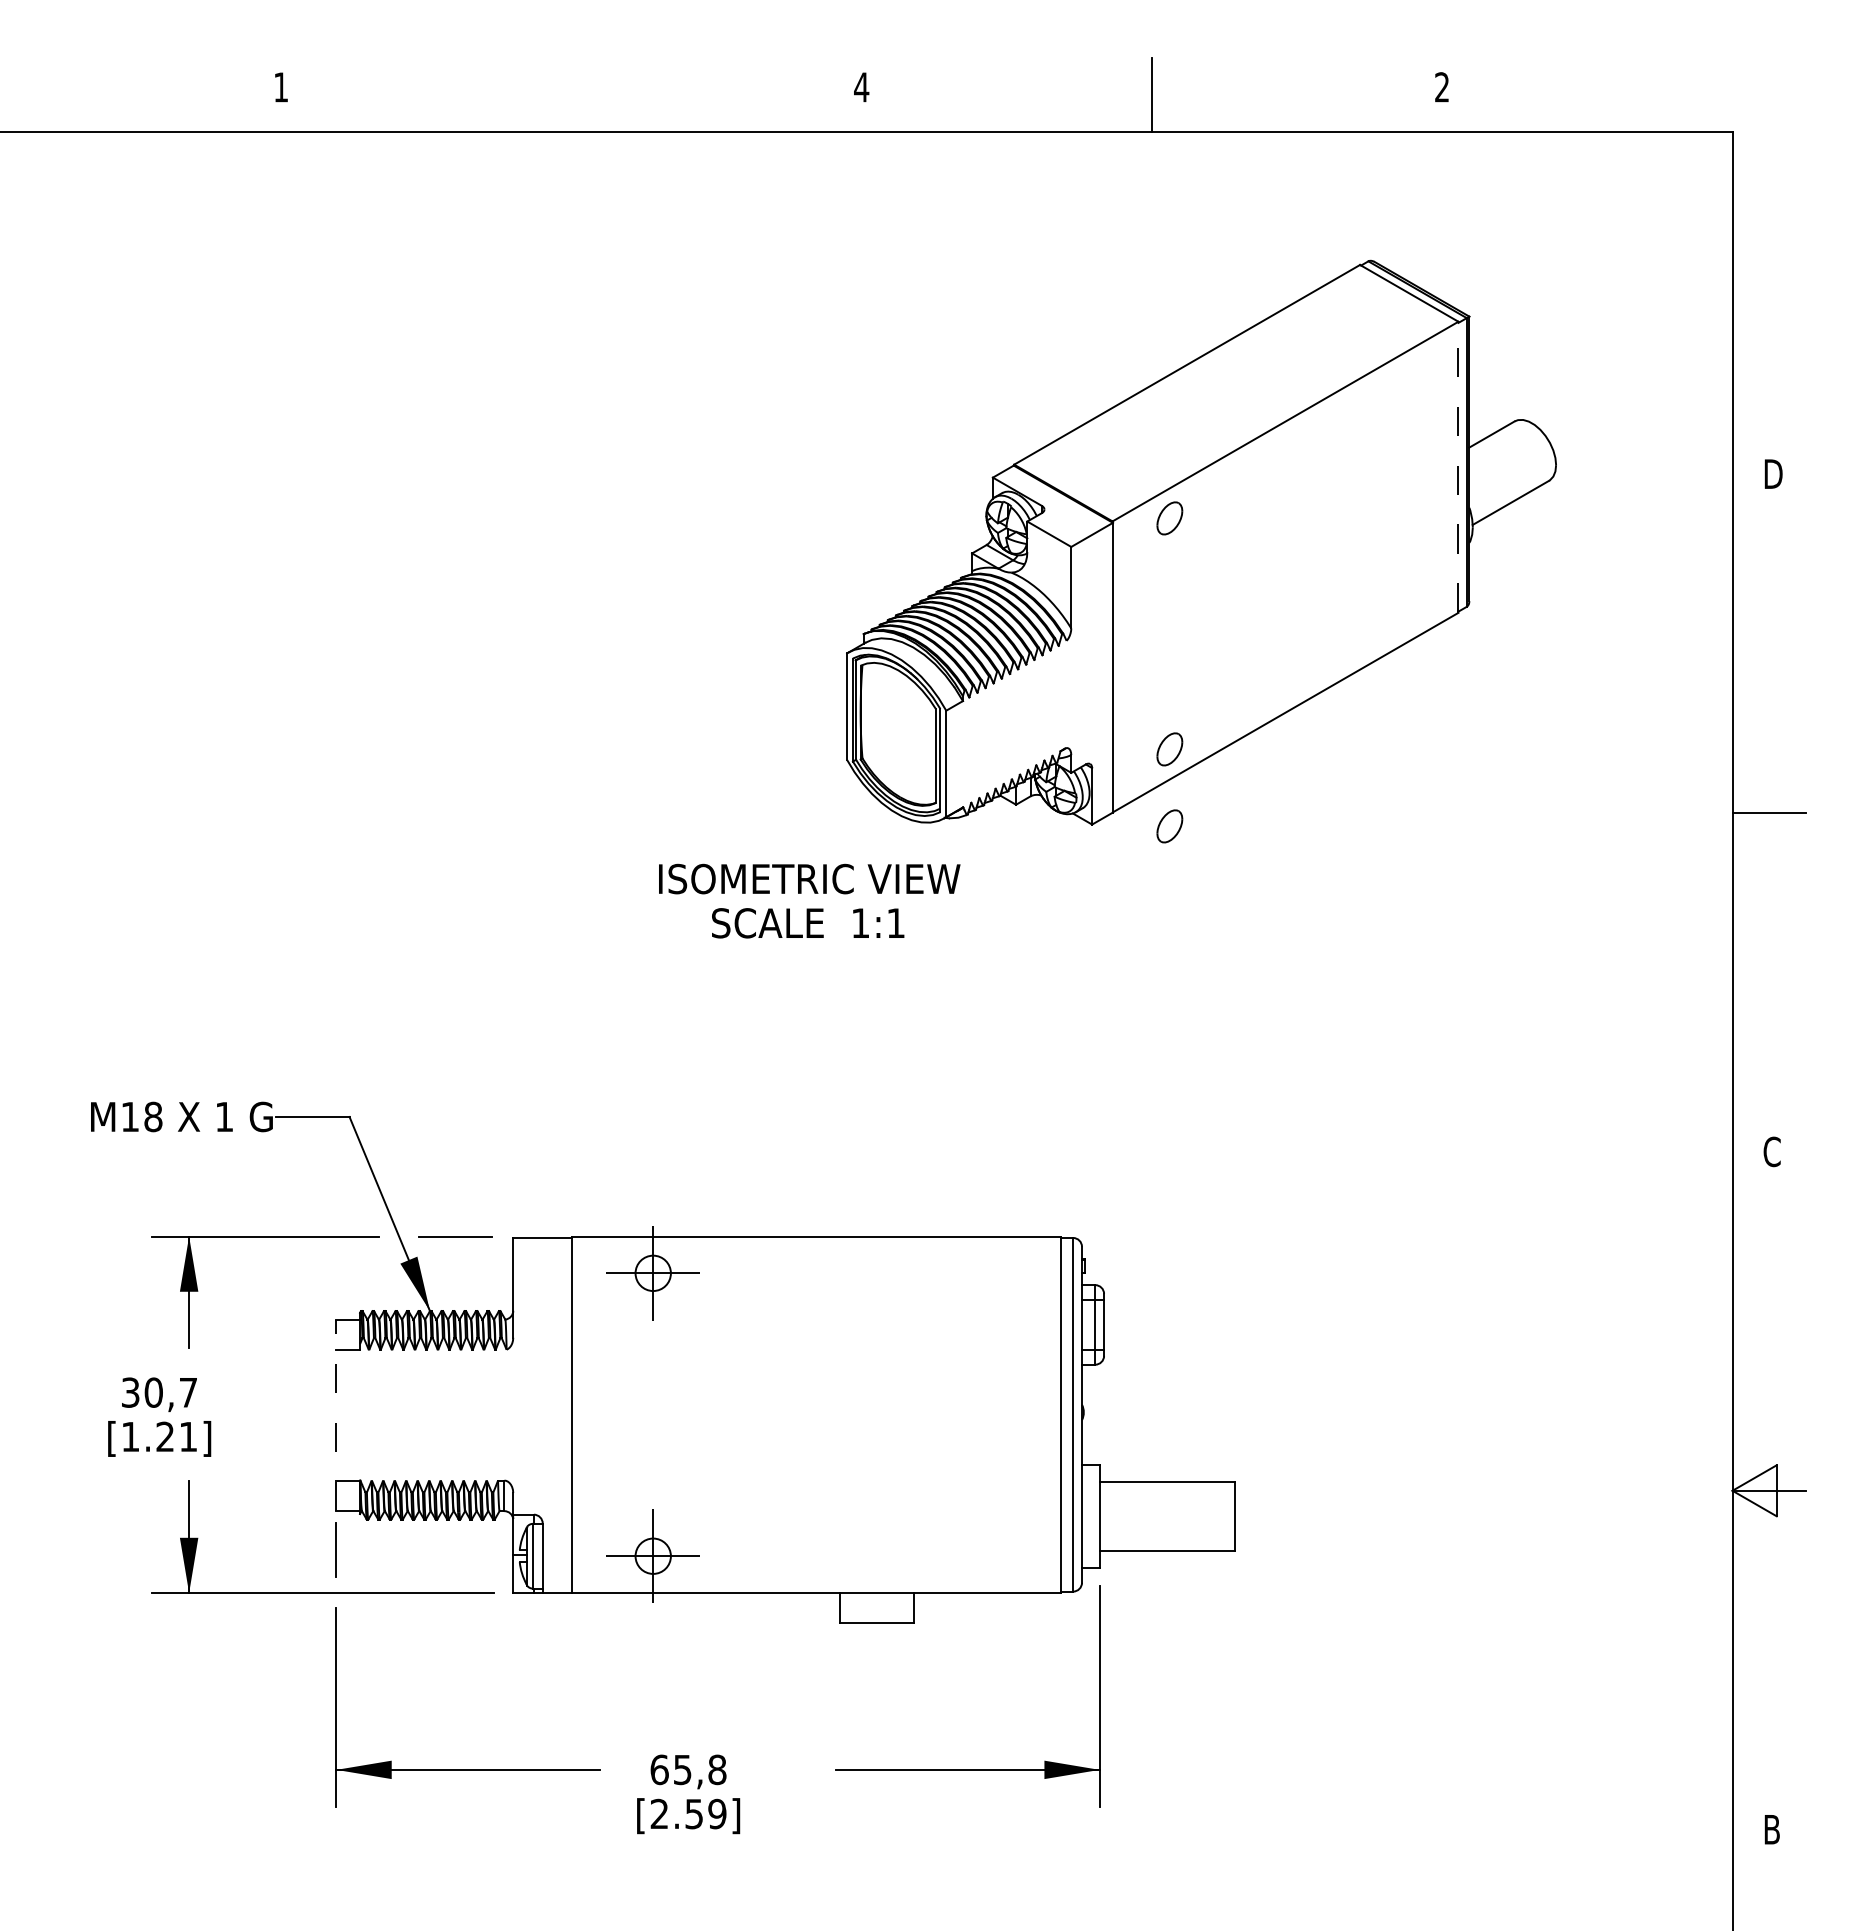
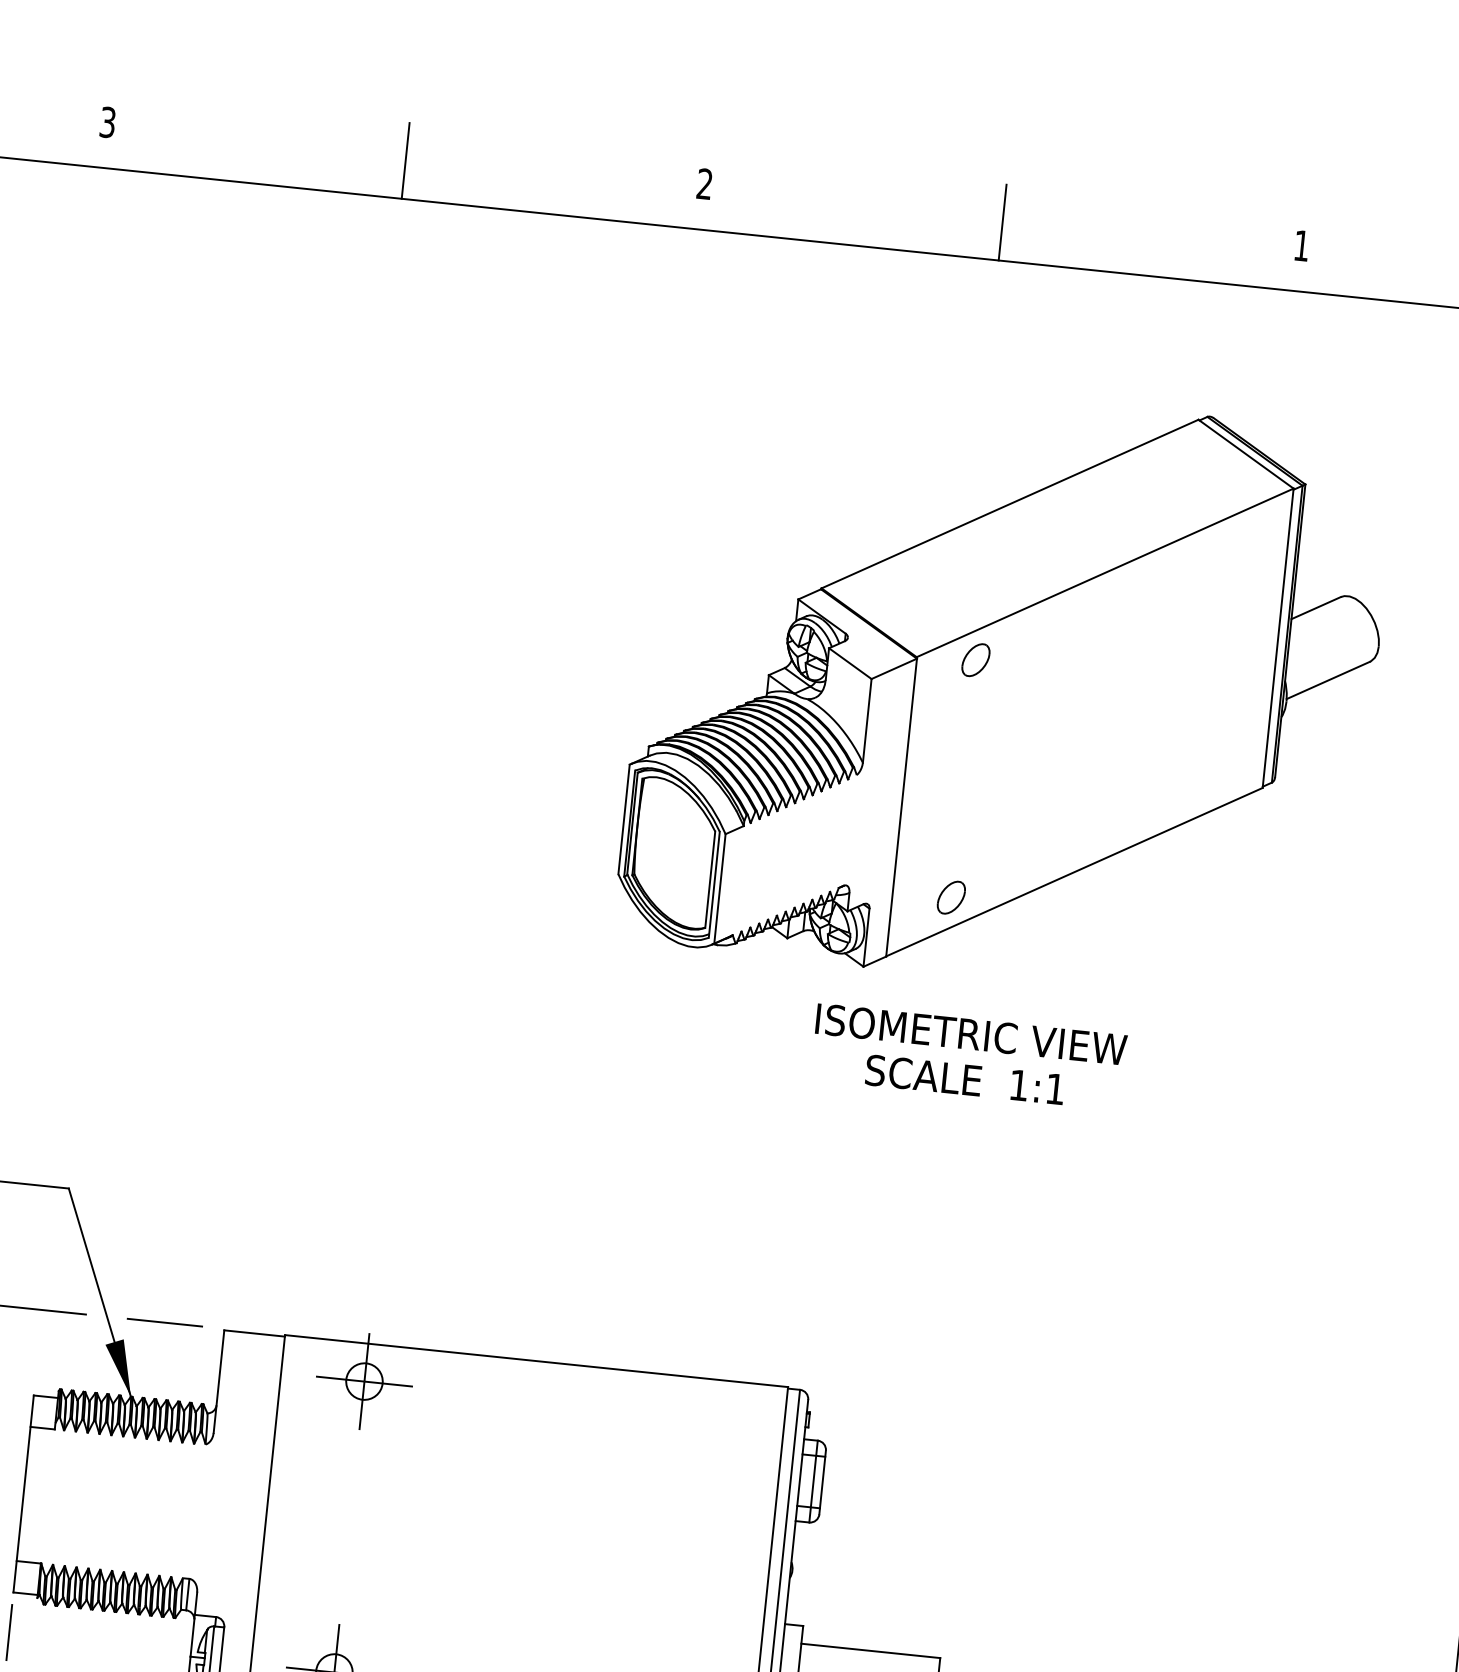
text: (281, 87) -> (108, 122), 1 -> 3
text: (861, 87) -> (704, 184), 4 -> 2
text: (1441, 87) -> (1301, 245), 2 -> 1
line: (571, 94) -> (405, 160), added
line: (1458, 467) -> (1278, 638), dashed -> solid
part: (1169, 826) -> (942, 976), removed
text: (809, 900) -> (968, 1056), moved
line: (336, 1415) -> (23, 1494), dashed -> solid

